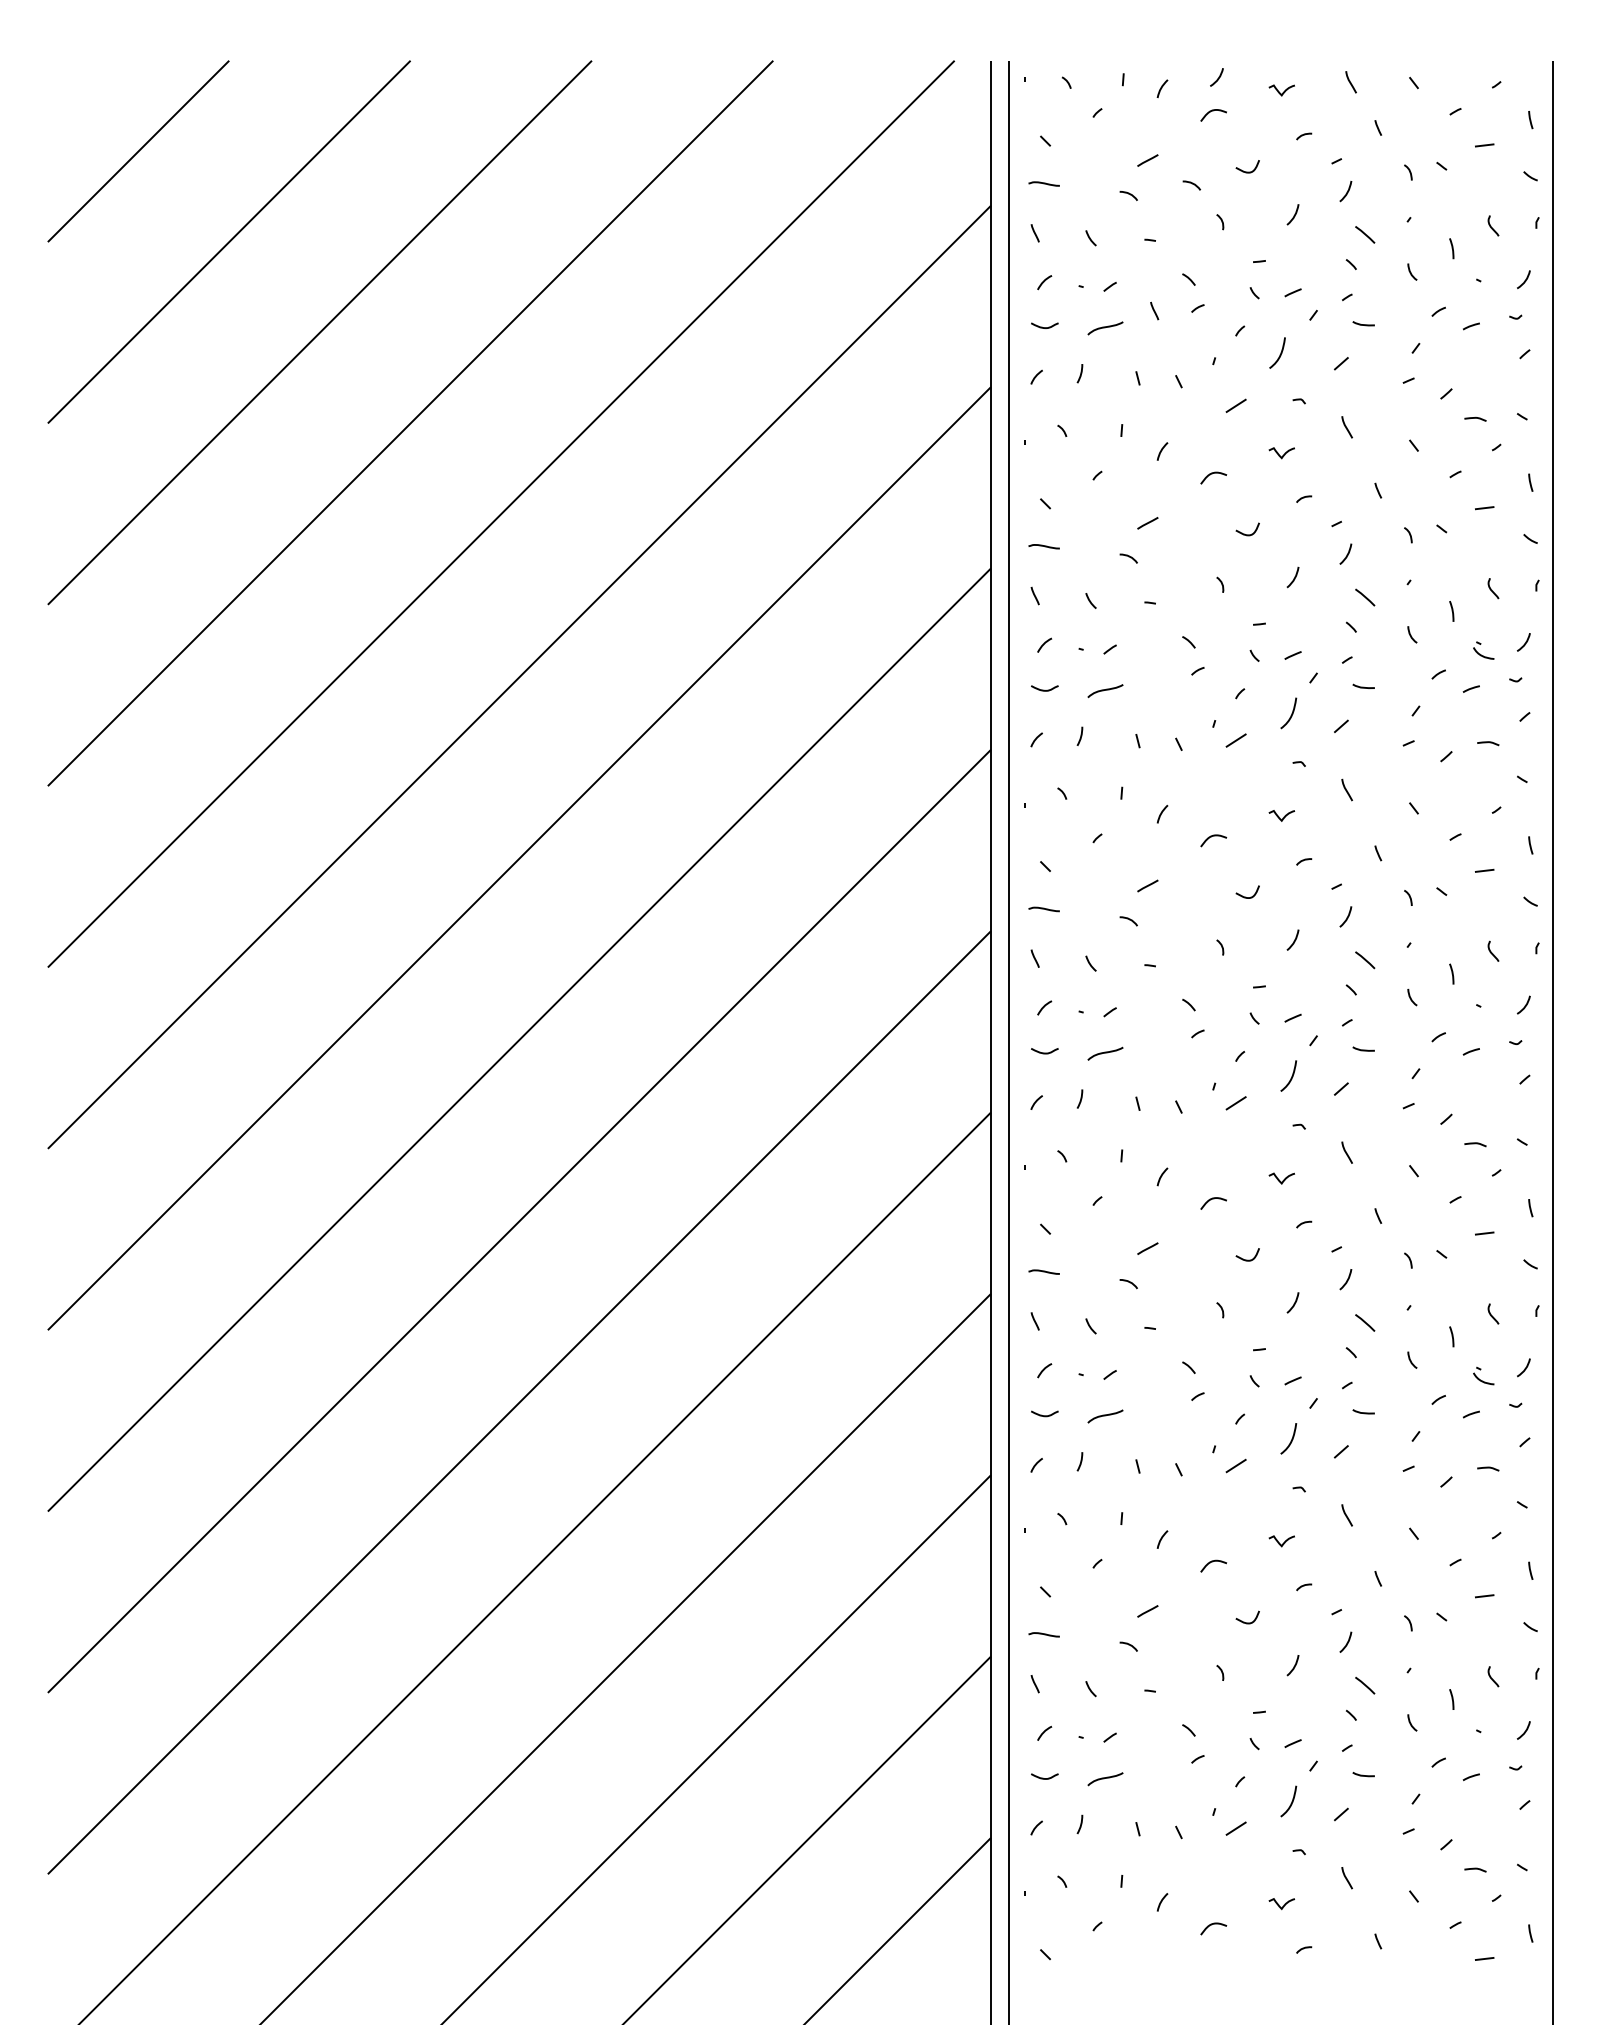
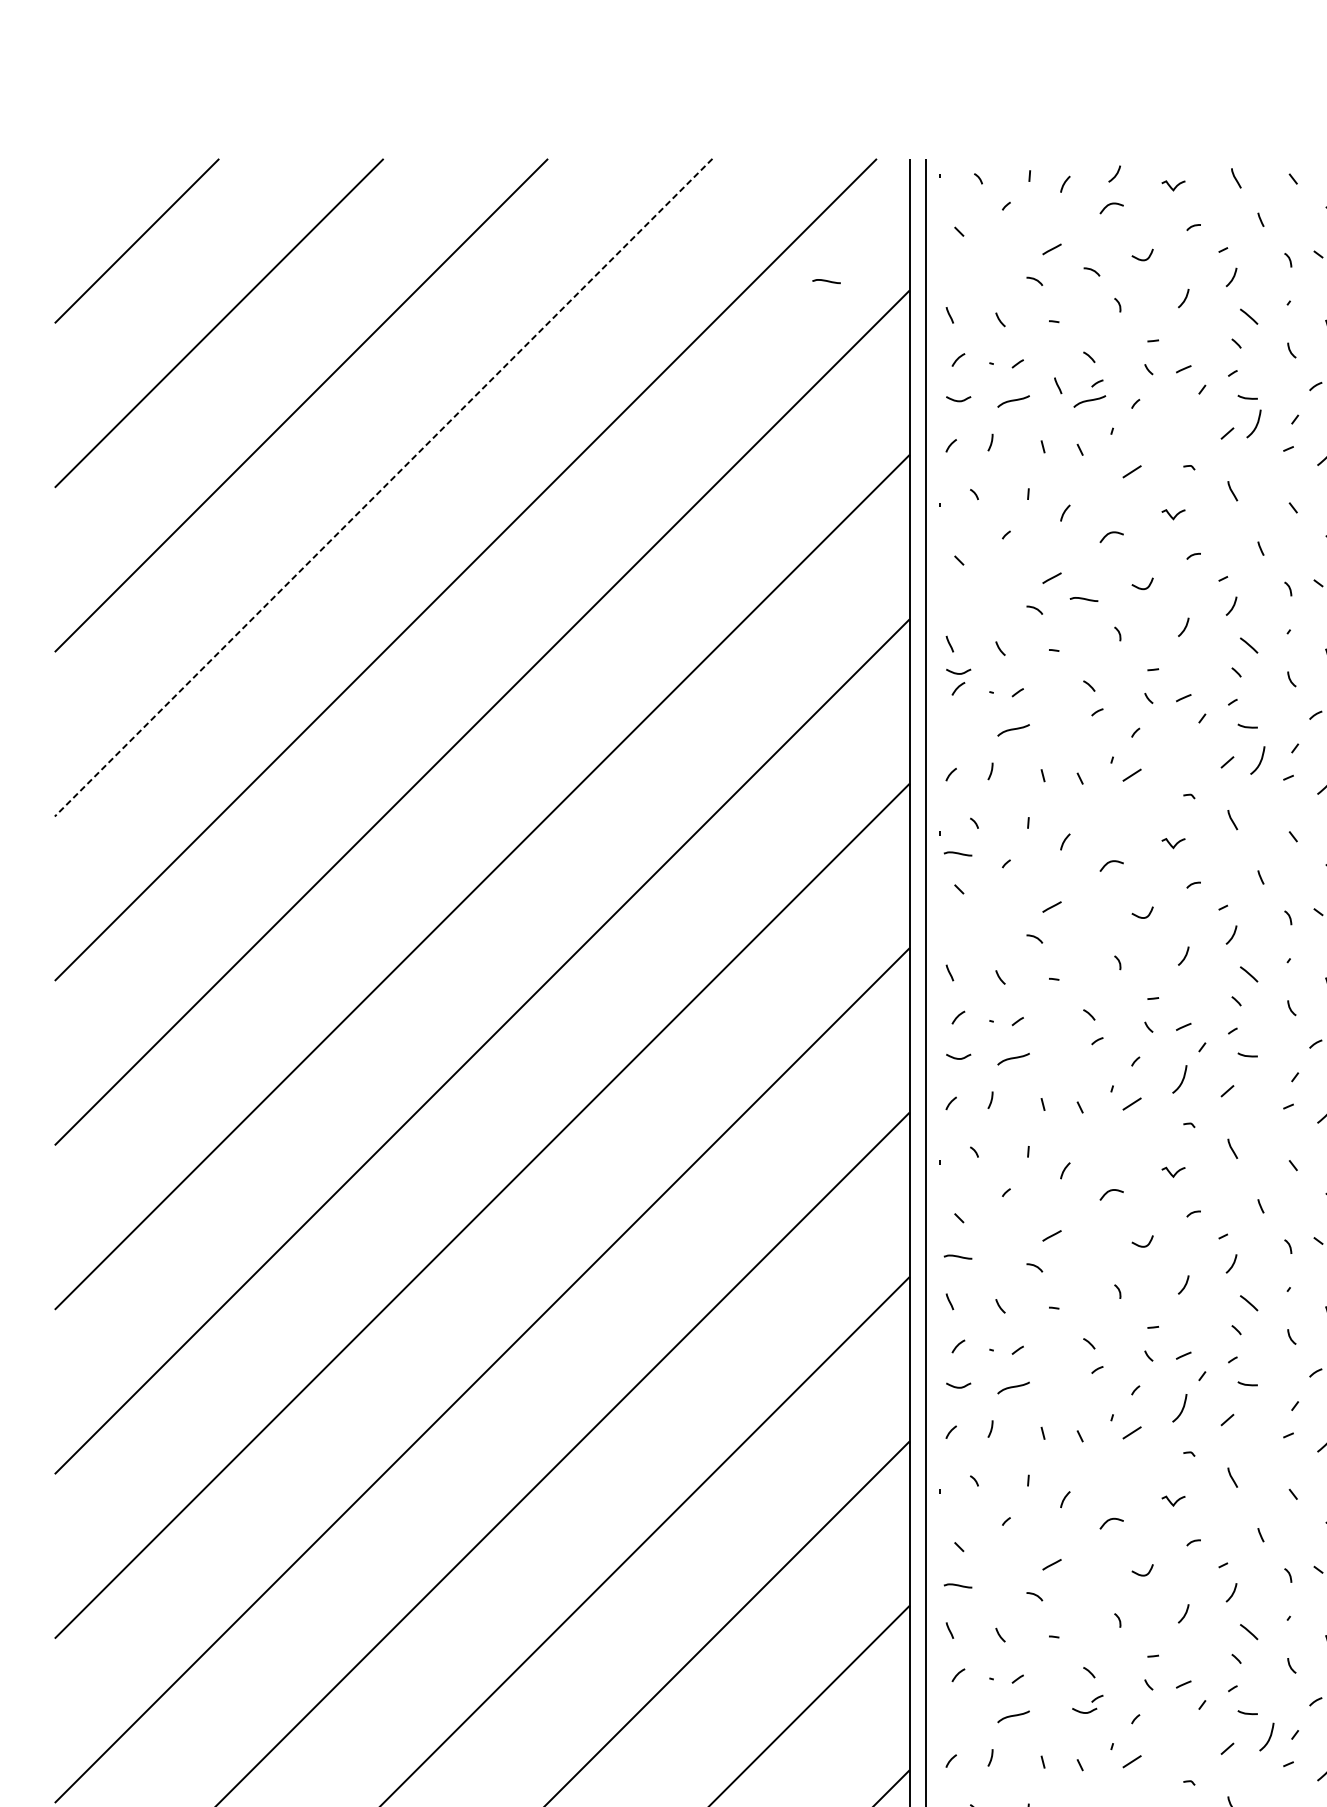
curve: (1043, 183) -> (825, 281), moved
curve: (1189, 328) -> (1089, 401), added
curve: (1279, 354) -> (1255, 425), moved
line: (410, 423) -> (383, 487), solid -> dashed
curve: (1043, 546) -> (1083, 599), moved
curve: (1044, 689) -> (958, 672), moved
curve: (1290, 715) -> (1259, 762), moved
curve: (1043, 909) -> (957, 854), moved
curve: (1043, 1777) -> (1083, 1711), moved
curve: (1290, 1803) -> (1268, 1738), moved

